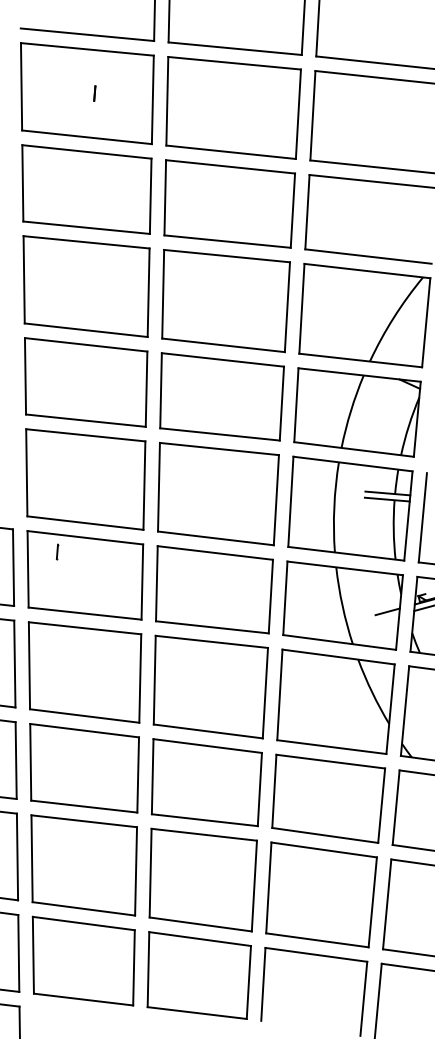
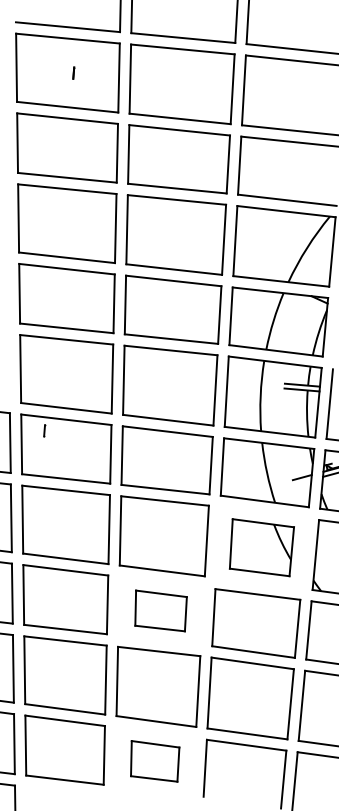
part: (335, 701) -> (261, 547), size x0.7
part: (206, 782) -> (160, 610), size x0.6
part: (198, 975) -> (154, 761), size x0.6

